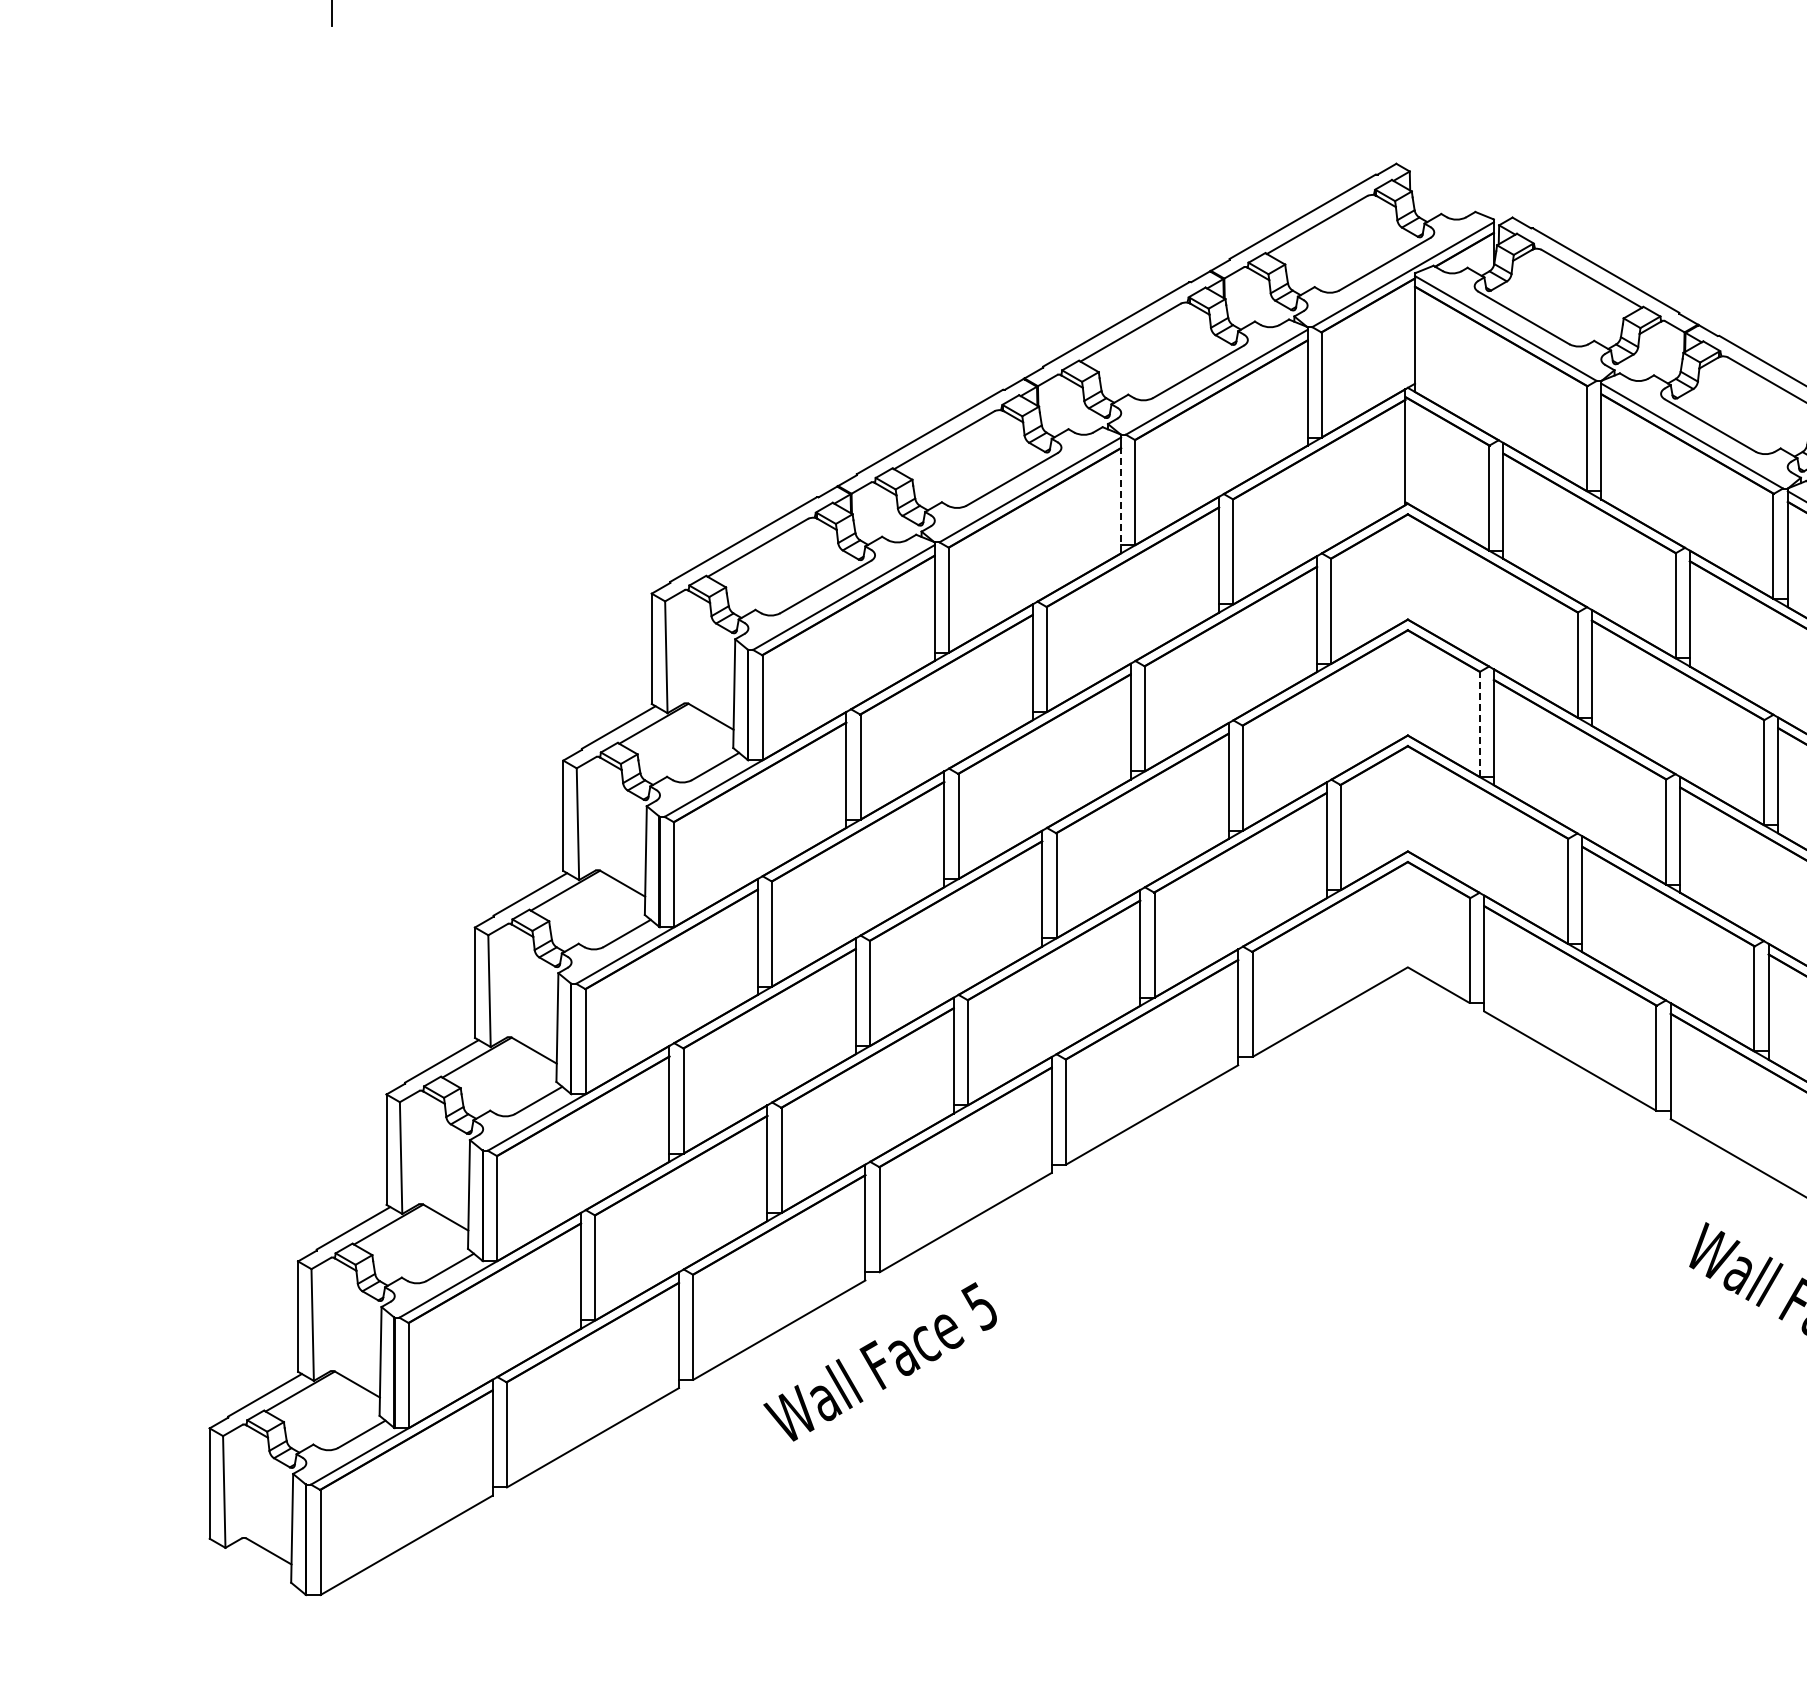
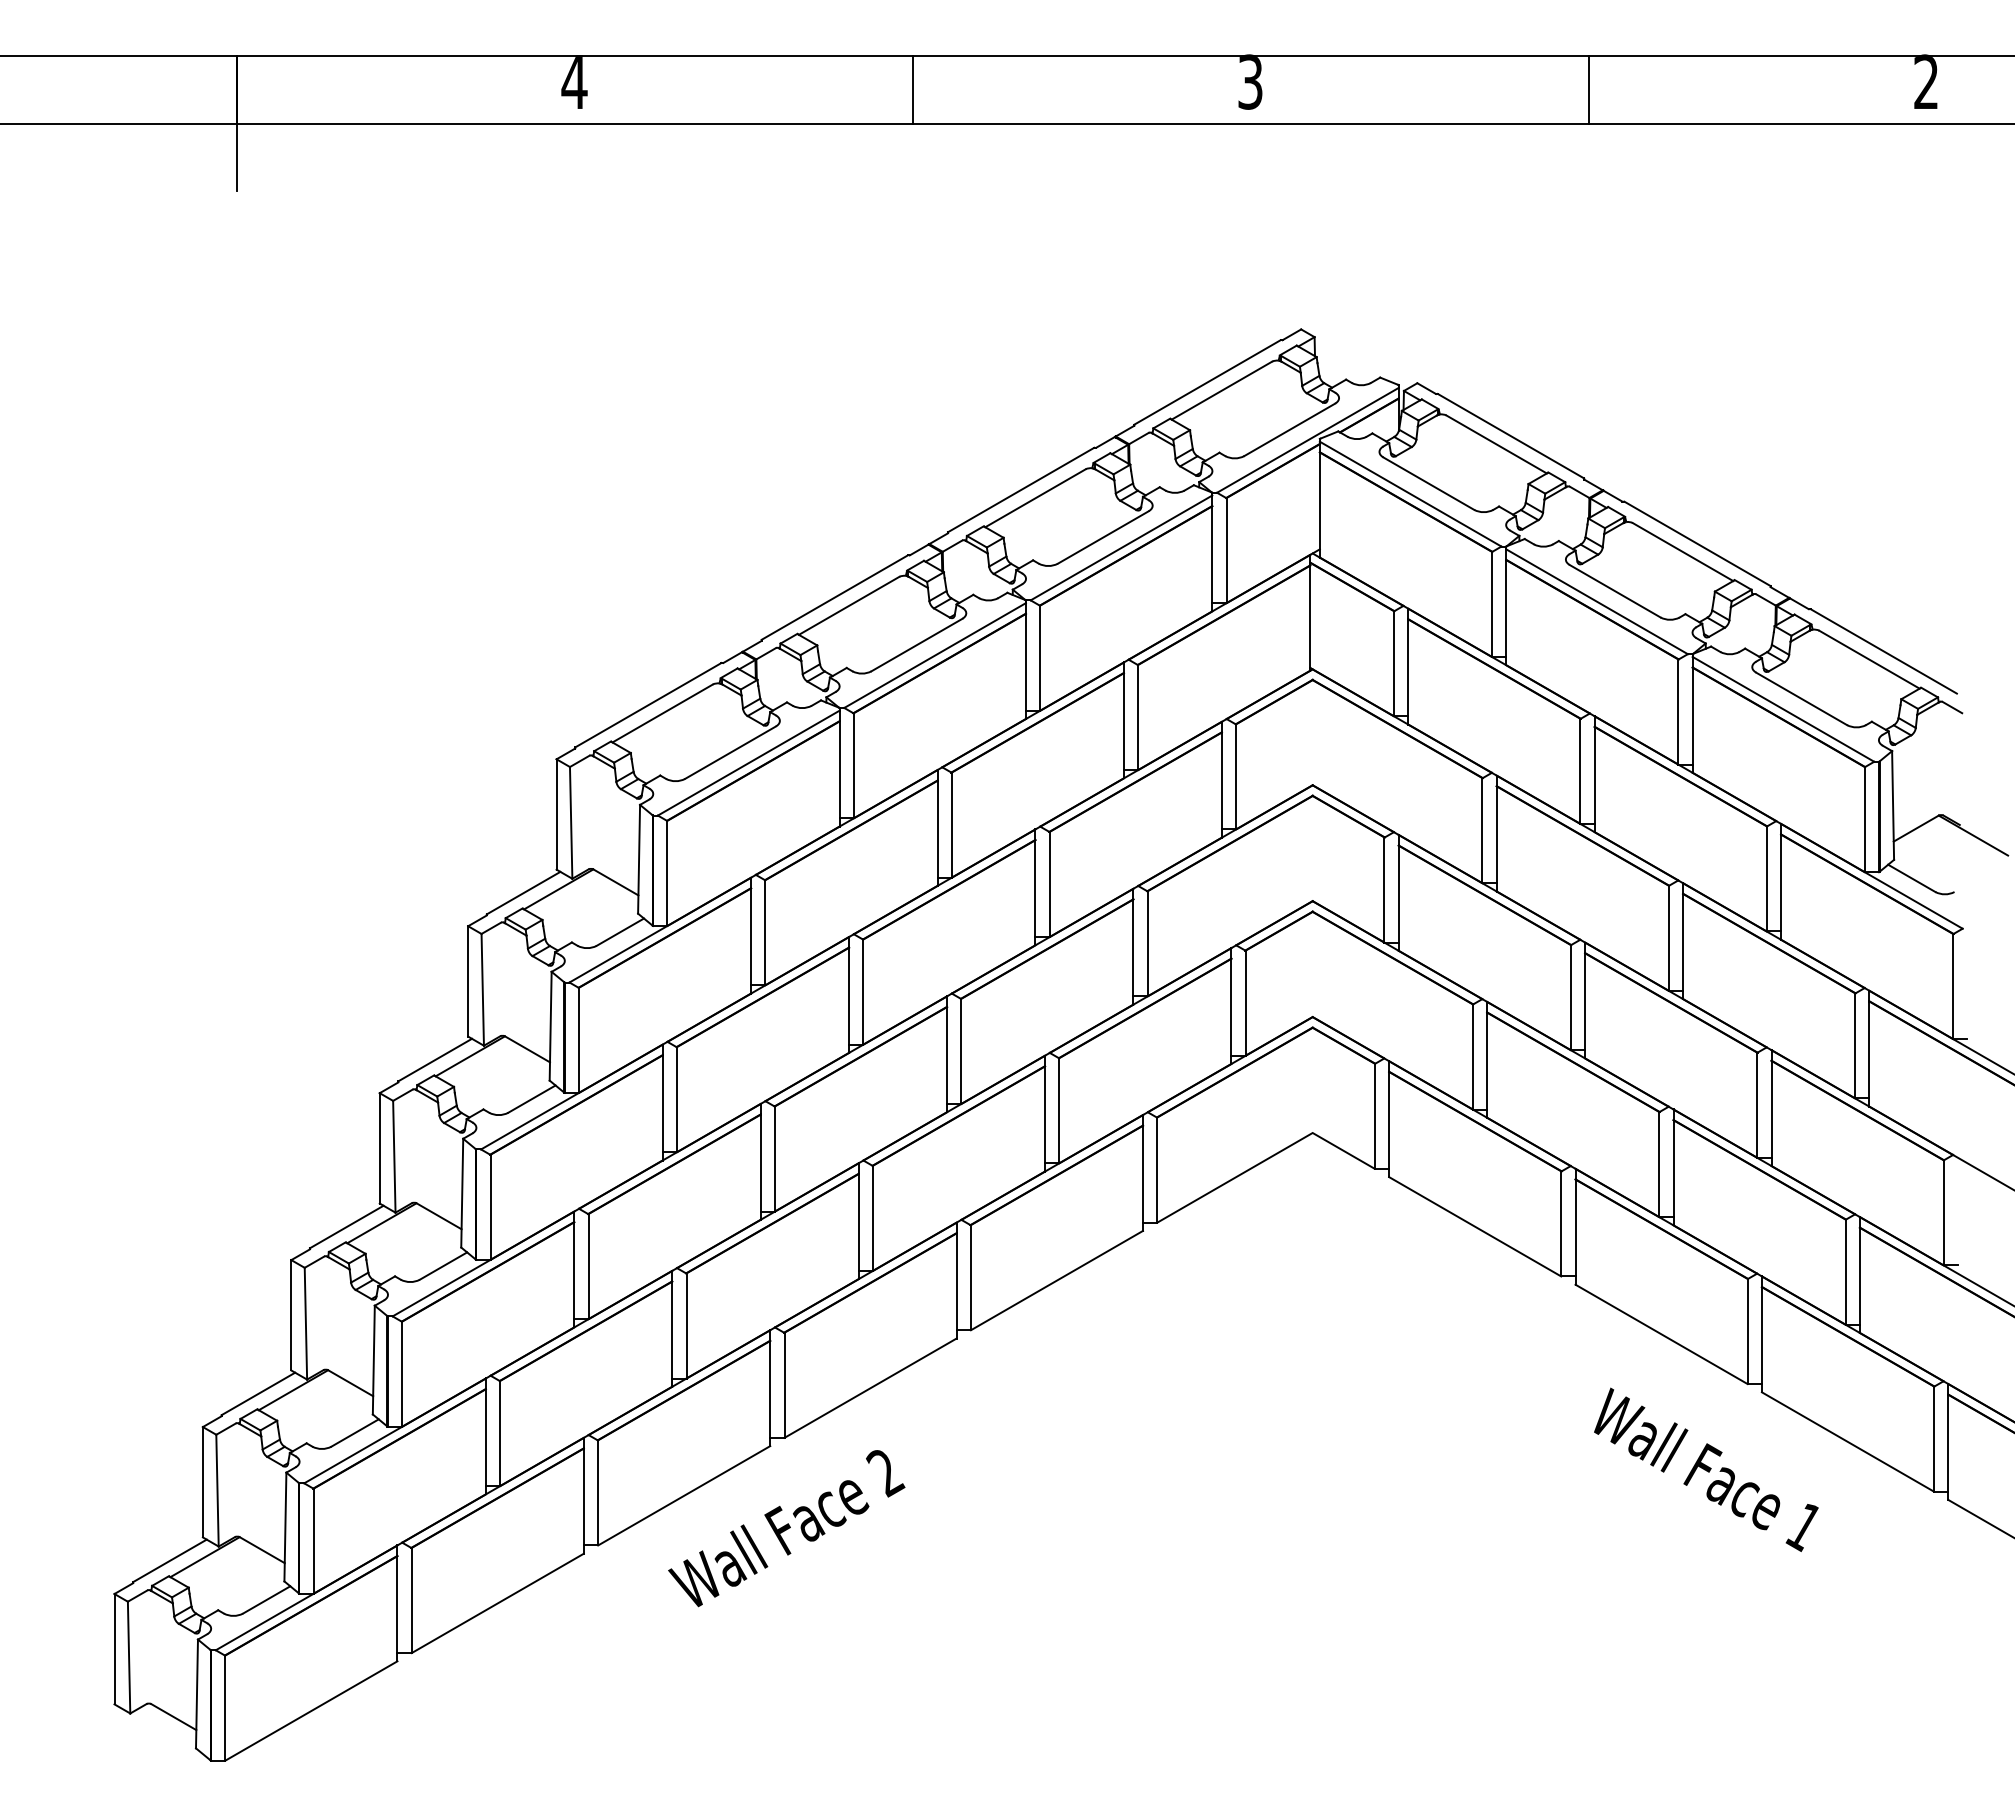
line: (1120, 500) -> (1025, 666), dashed -> solid
line: (1479, 724) -> (1384, 890), dashed -> solid
text: (980, 1306) -> (885, 1472), 5 -> 2

